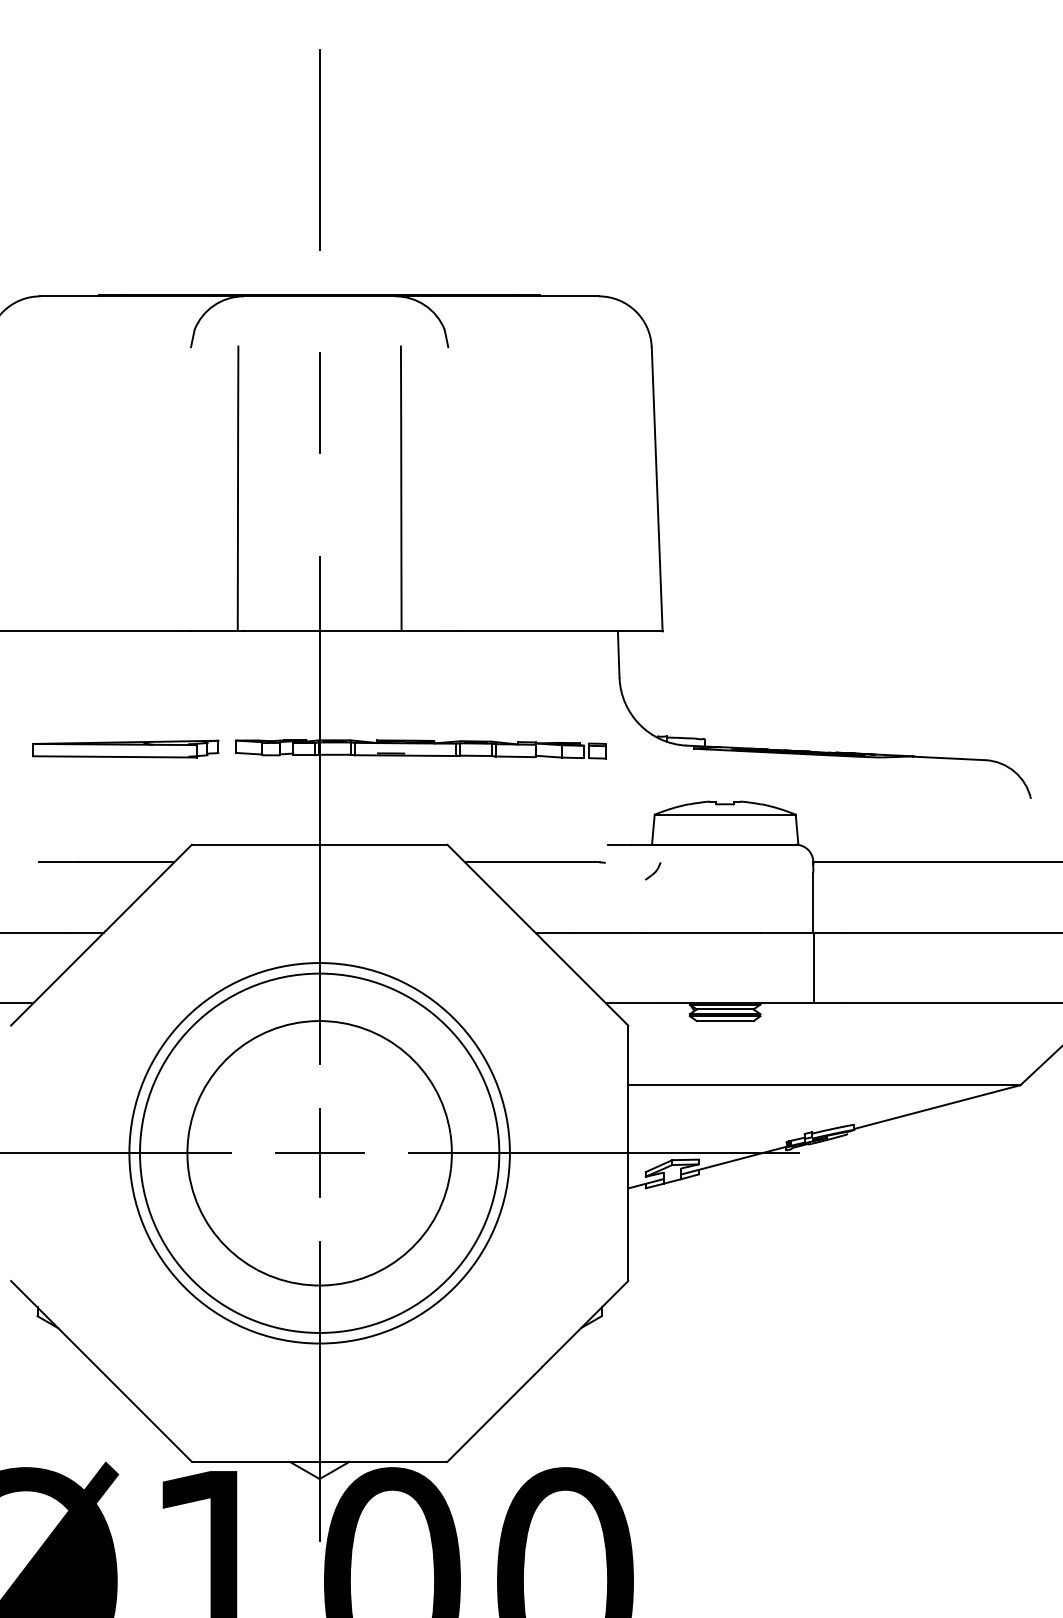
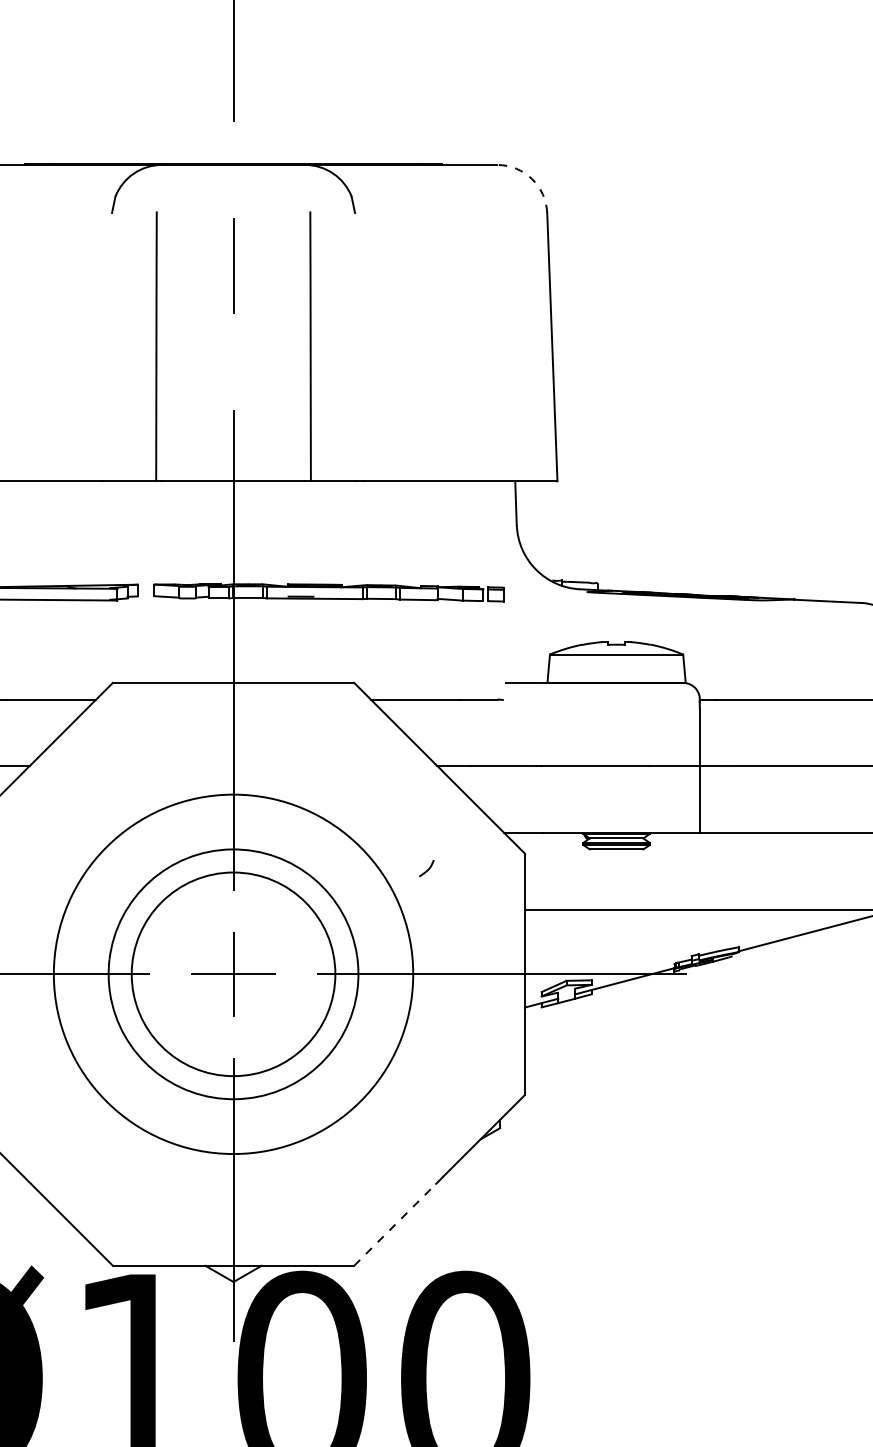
arc: (635, 311) -> (531, 179), solid -> dashed
part: (653, 871) -> (427, 868), moved
circle: (319, 1152) -> (233, 973), size x0.6
line: (490, 1418) -> (394, 1224), solid -> dashed

